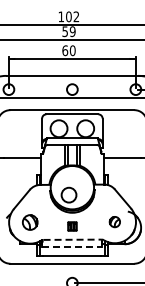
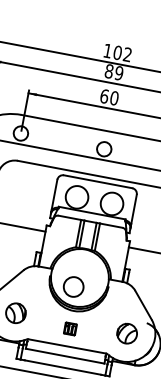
text: (65, 31) -> (109, 71), 59 -> 89
part: (114, 221) -> (126, 332), size x1.43
line: (73, 239) -> (68, 346), dashed -> solid
line: (72, 247) -> (65, 356), dashed -> solid

